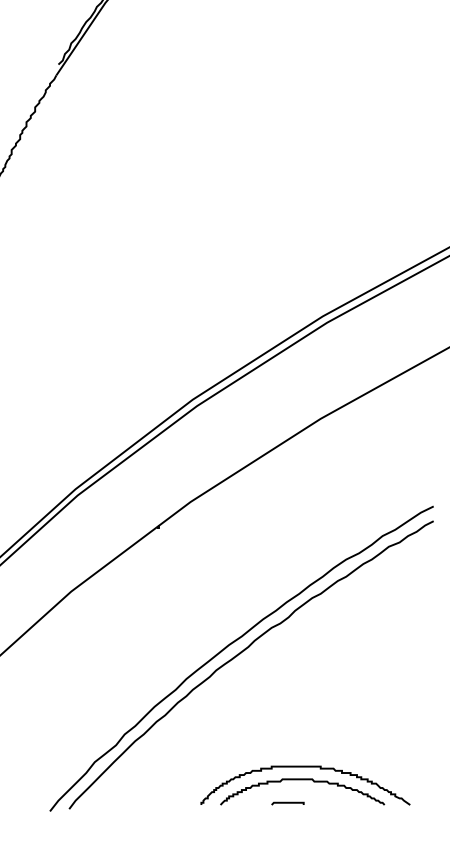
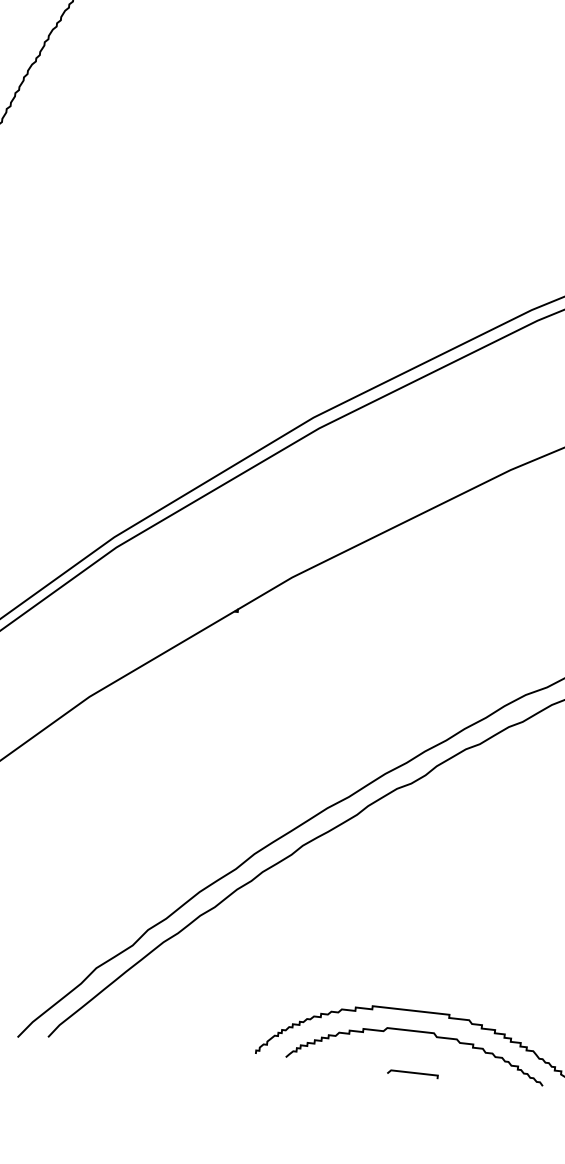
line: (287, 803) -> (412, 1073), moved

